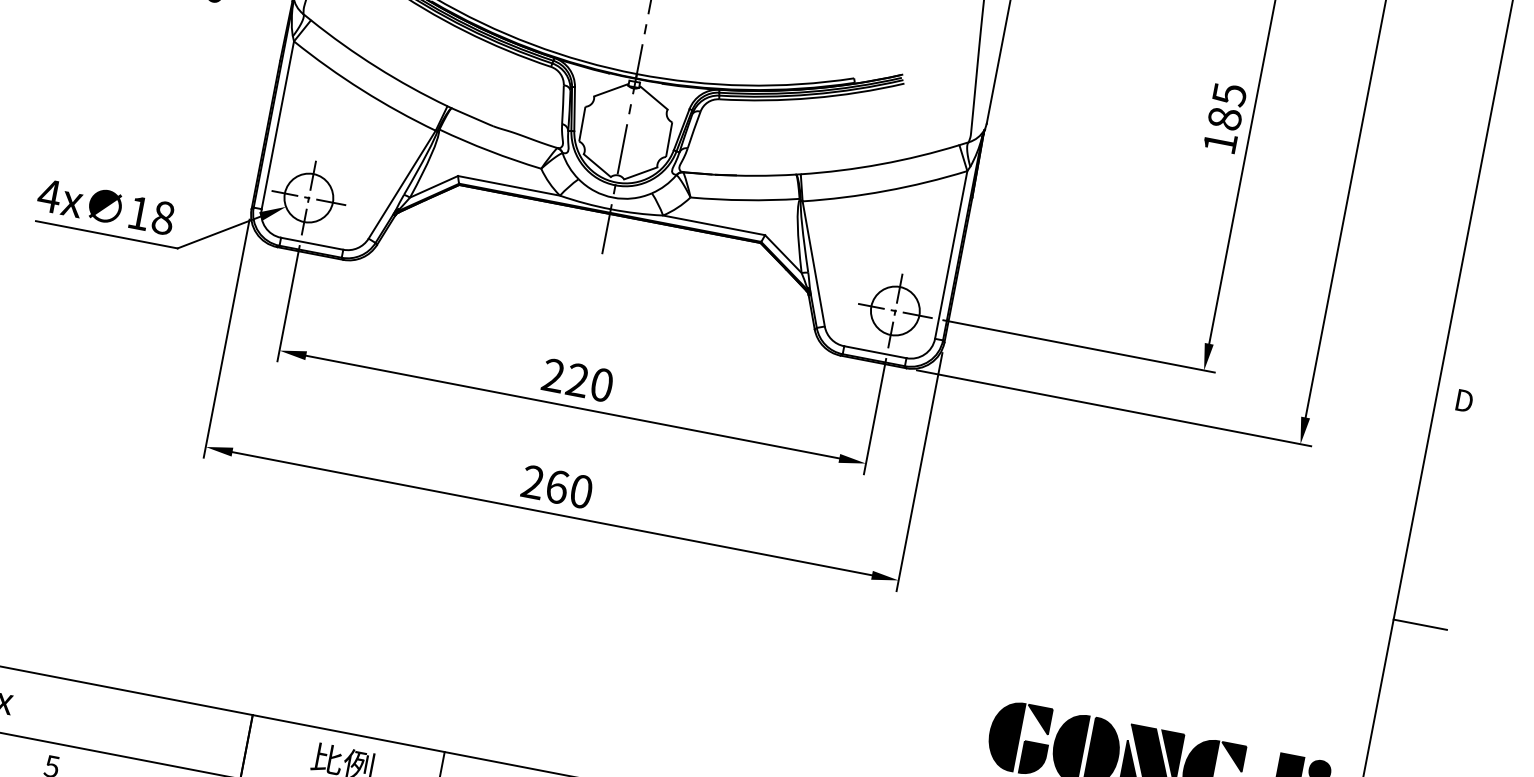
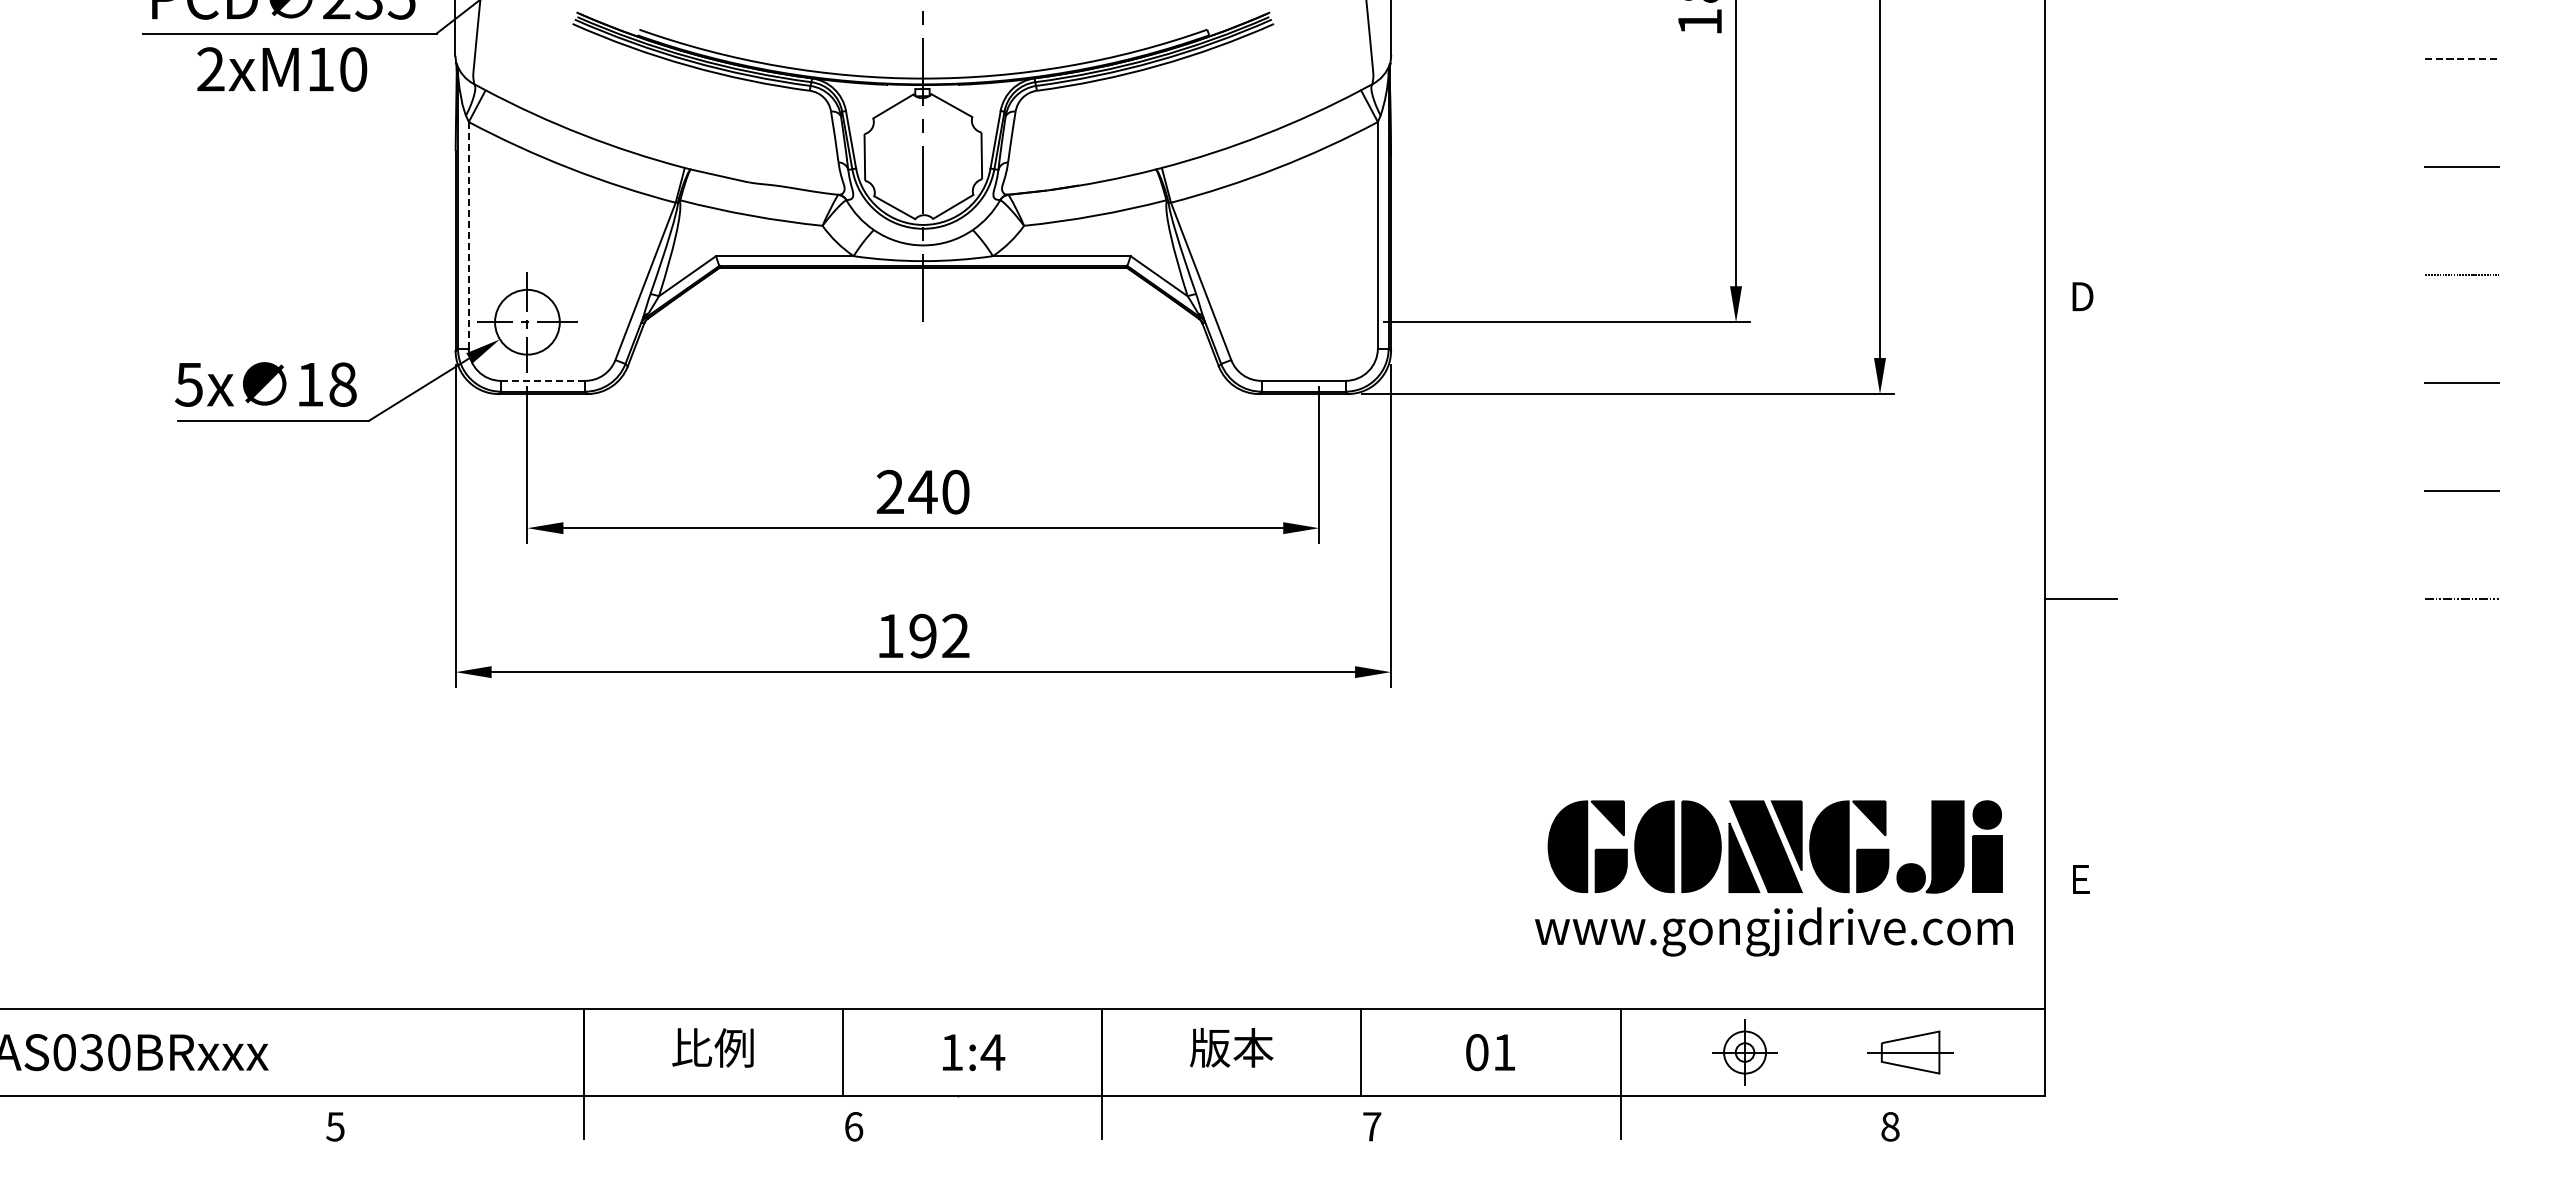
line: (277, 125) -> (468, 235), solid -> dashed
text: (48, 195) -> (188, 384), 4x -> 5x
line: (312, 243) -> (543, 380), solid -> dashed
part: (895, 311) -> (1319, 322), removed
text: (577, 379) -> (922, 491), 220 -> 240
text: (556, 486) -> (922, 635), 260 -> 192

